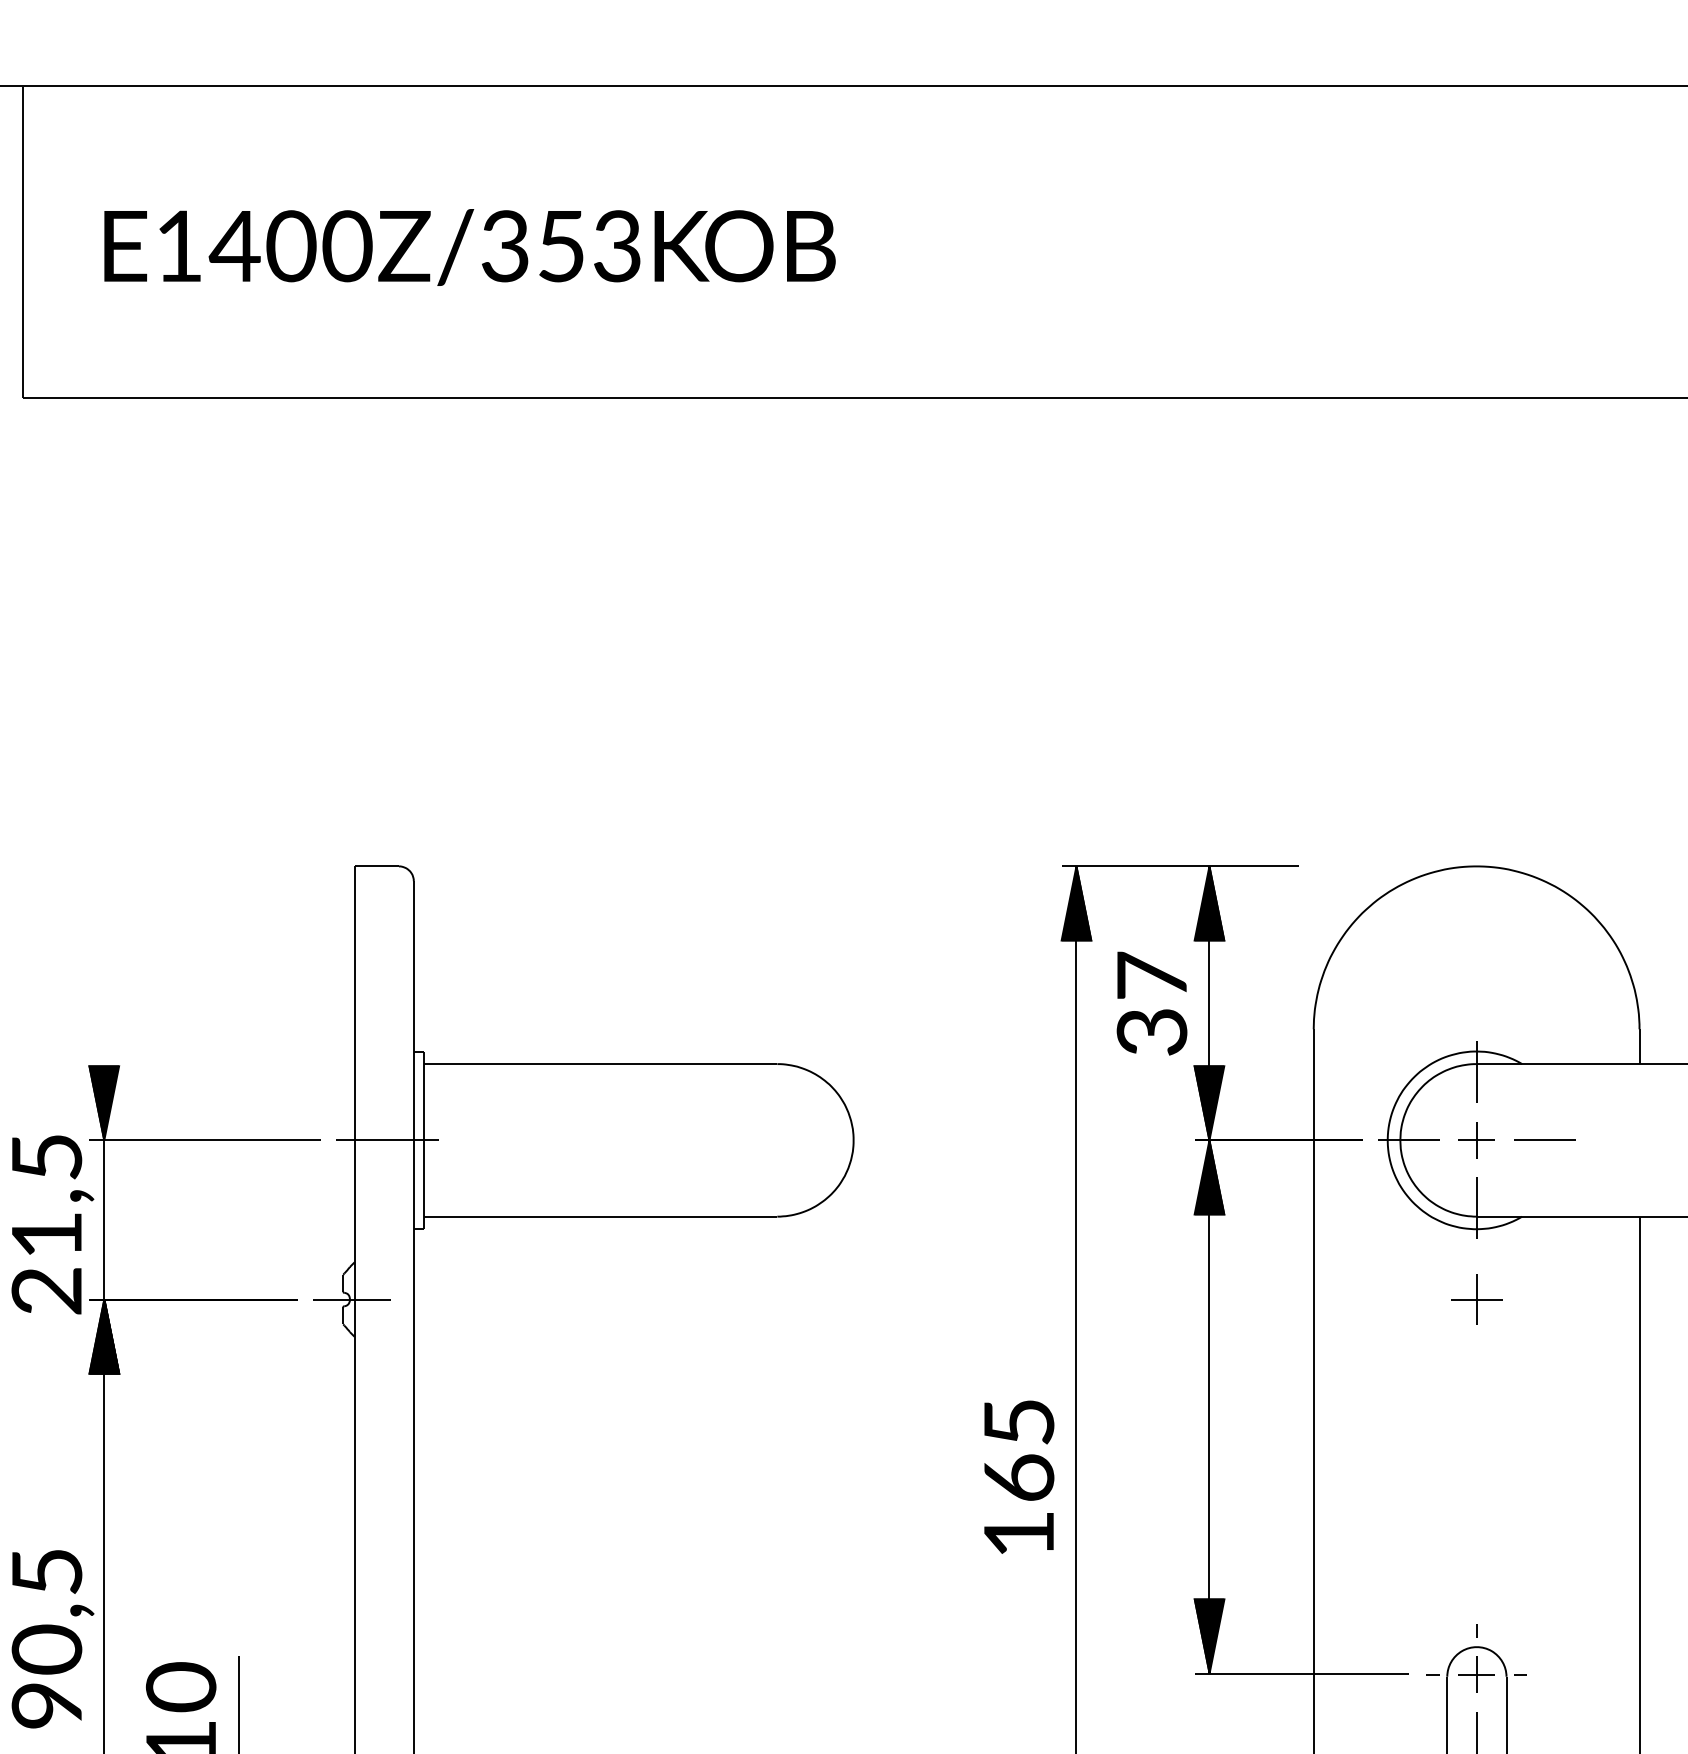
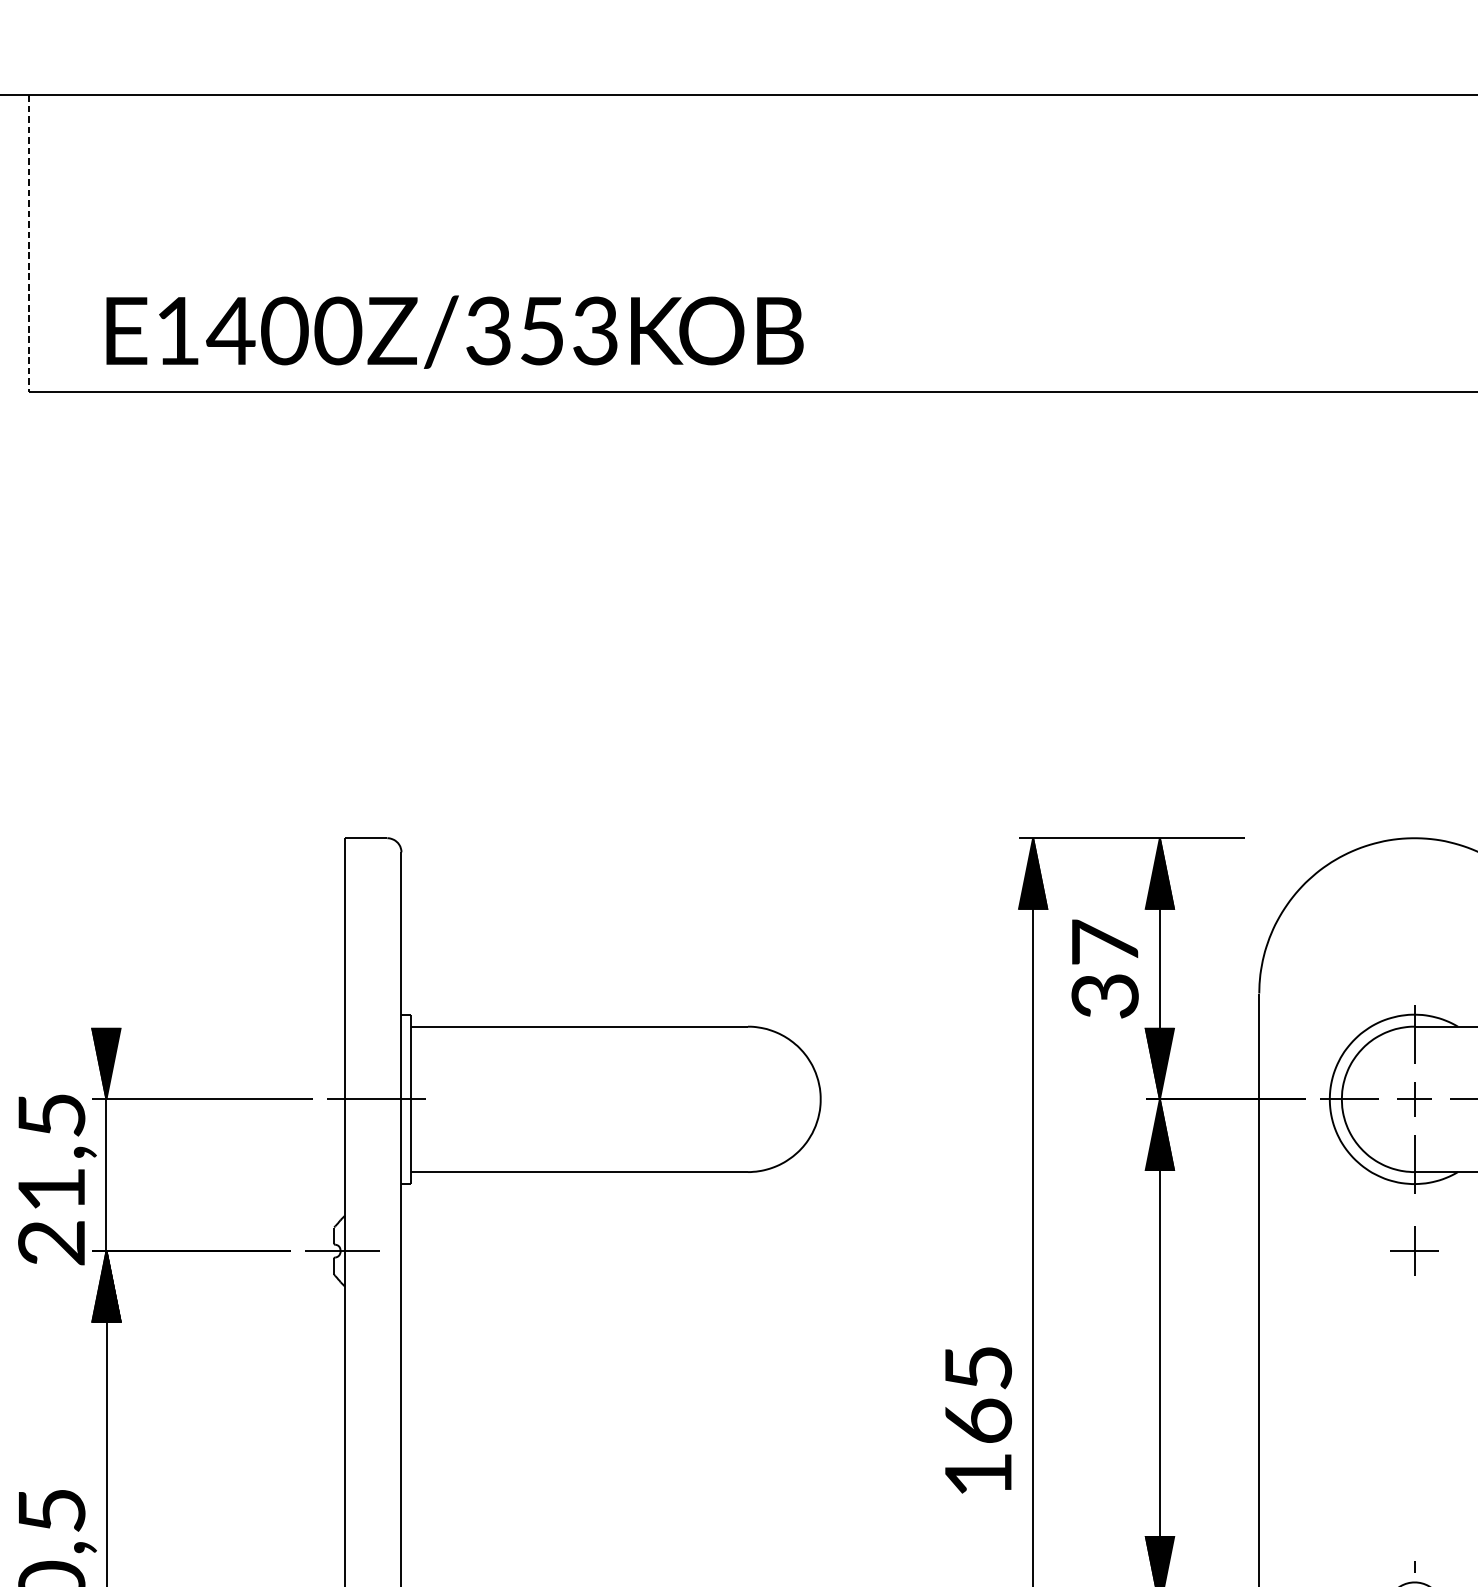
line: (22, 242) -> (28, 243), solid -> dashed
text: (469, 247) -> (454, 332), moved

